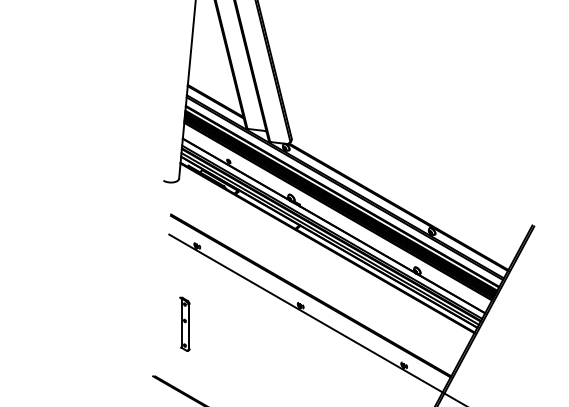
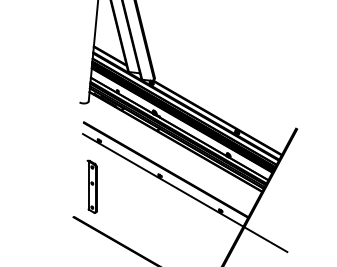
part: (183, 323) -> (91, 186), size x1.67

